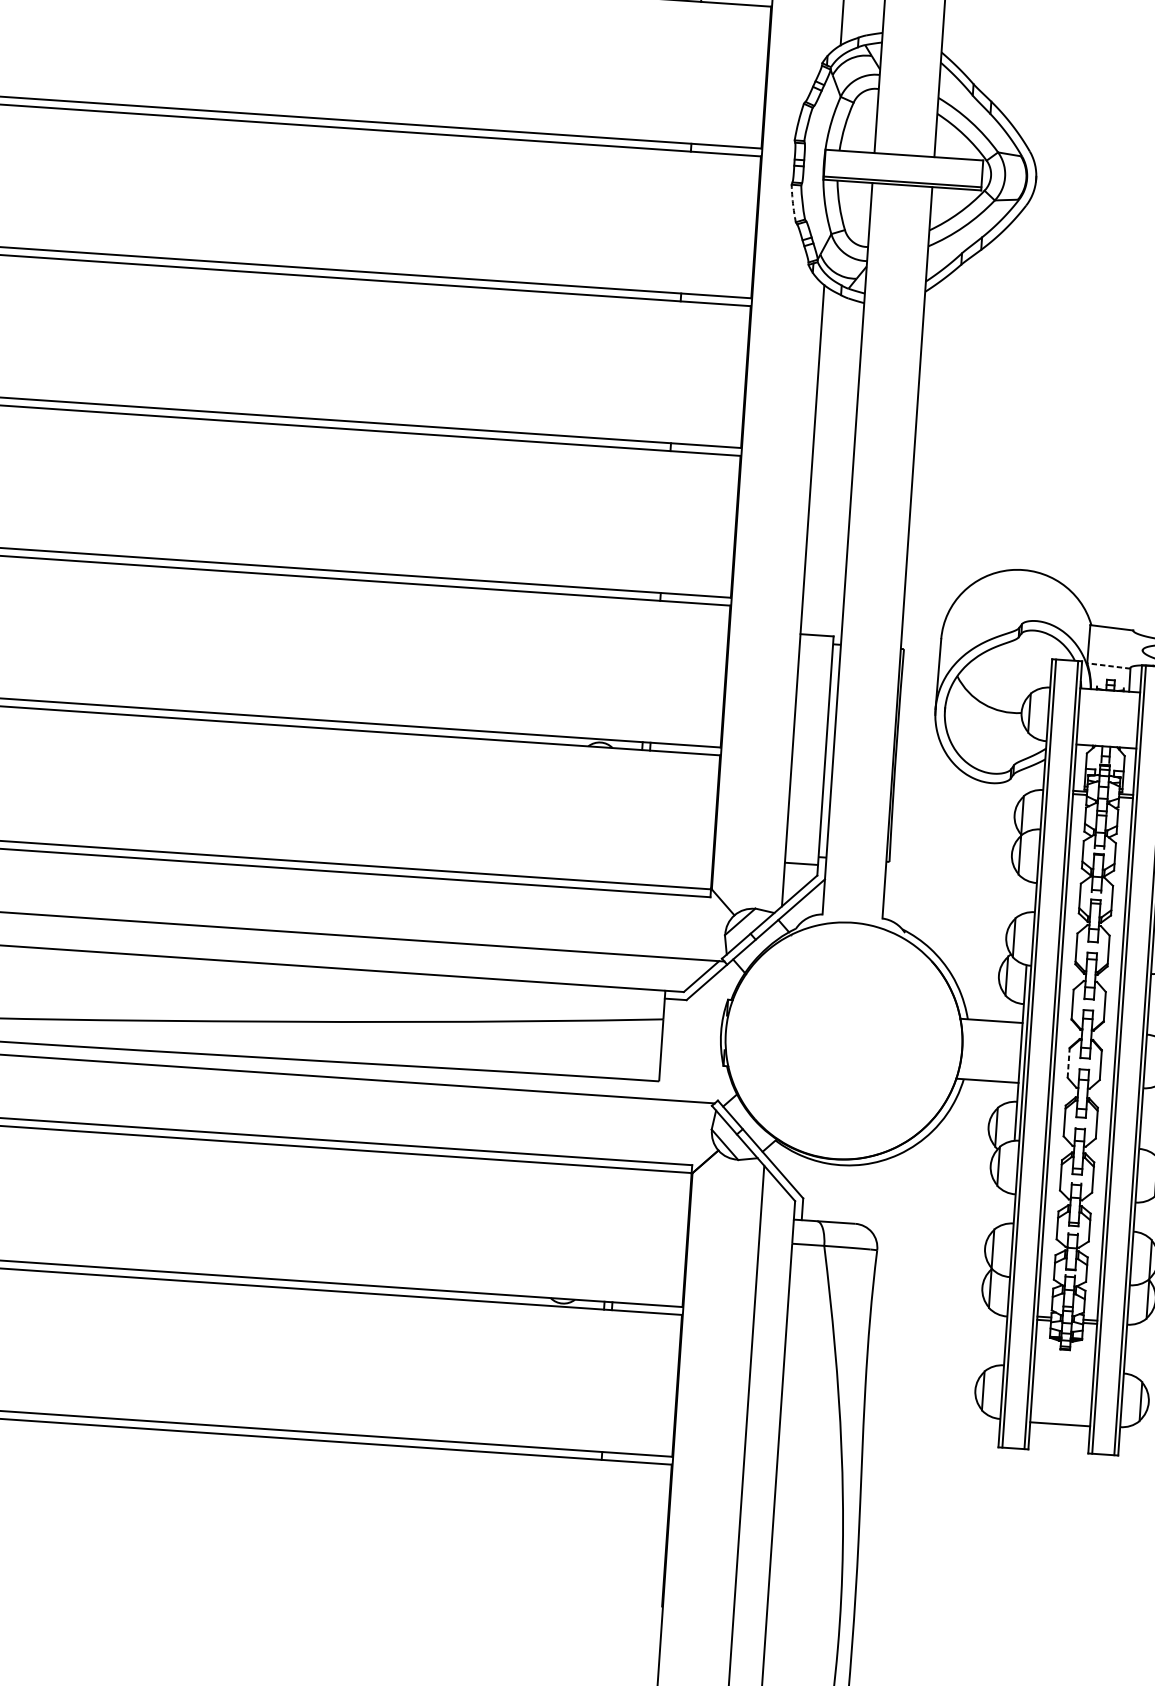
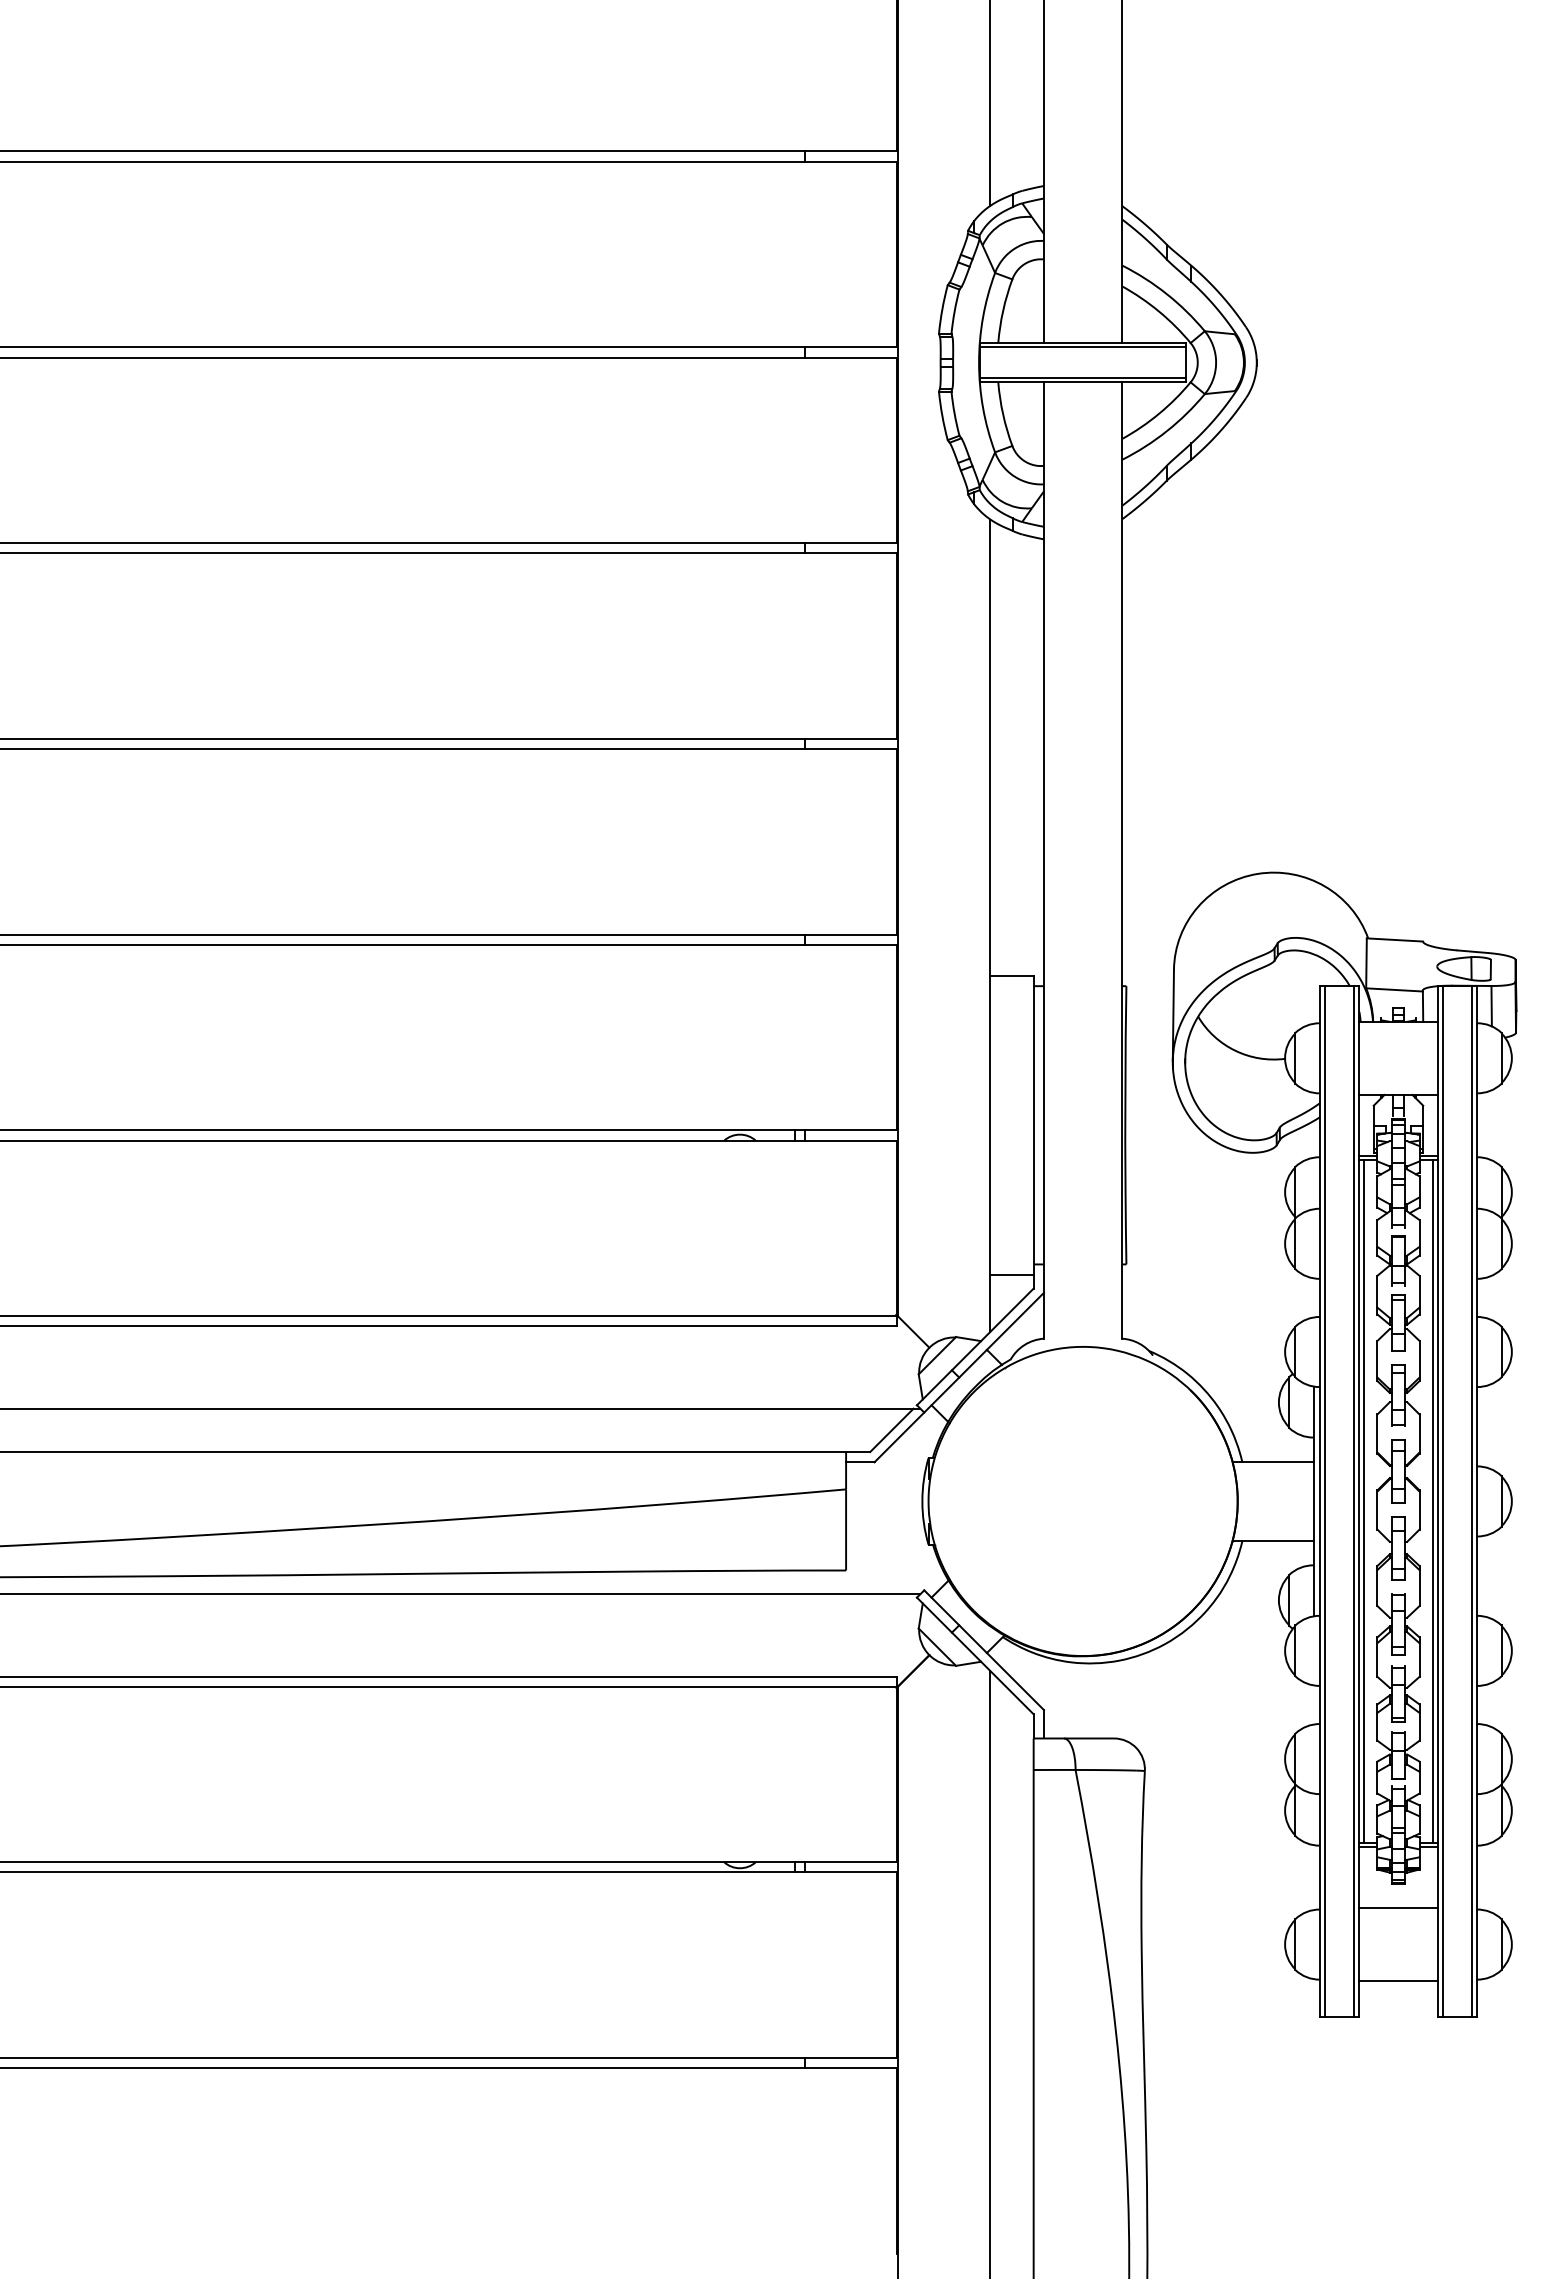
line: (904, 158) -> (1083, 347), added
arc: (793, 203) -> (942, 416), dashed -> solid
line: (1108, 665) -> (1394, 989), dashed -> solid
line: (1059, 1055) -> (1364, 1501), added
line: (1111, 1059) -> (1432, 1501), added
line: (1068, 1062) -> (1377, 1509), dashed -> solid
line: (1064, 1367) -> (1398, 1907), added

